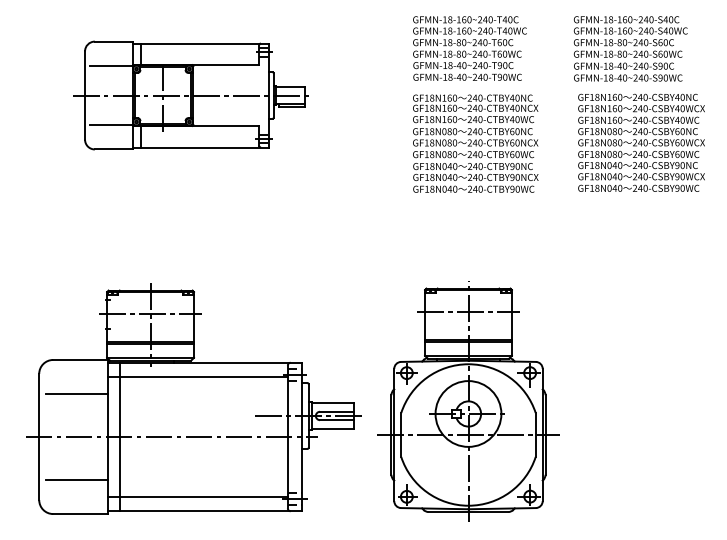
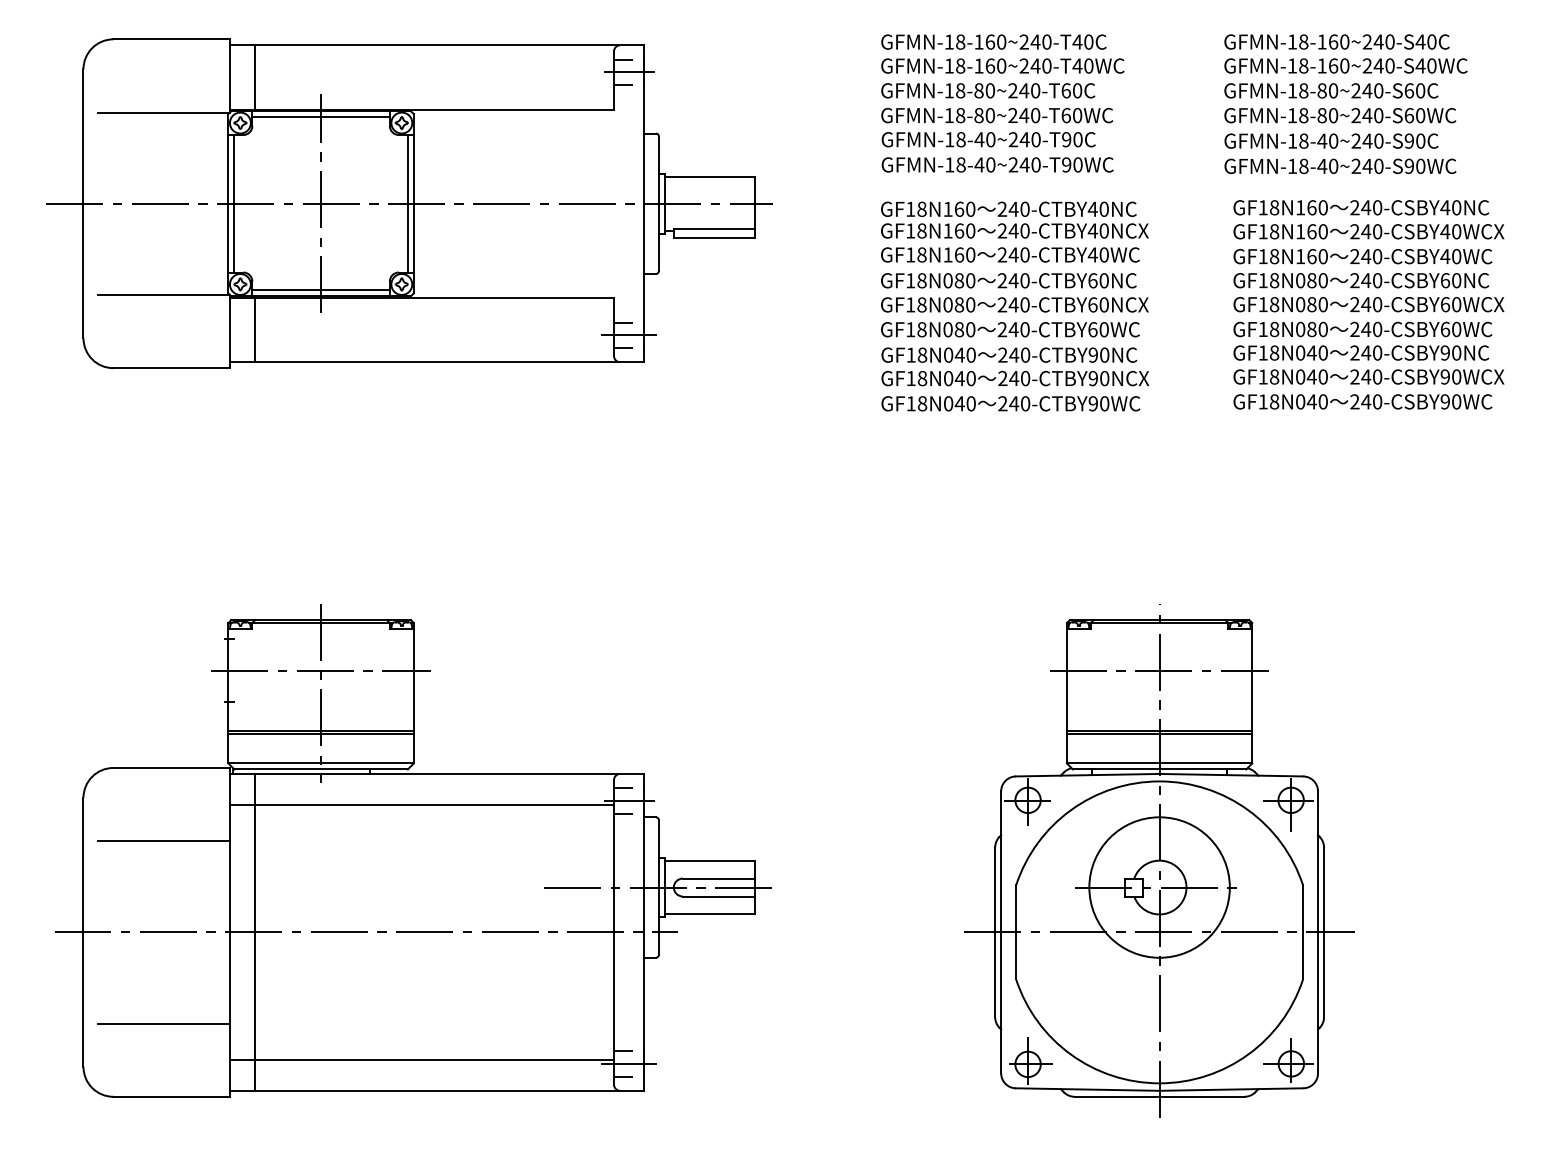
part: (191, 95) -> (408, 203), size x1.43
part: (468, 401) -> (1159, 860), moved

